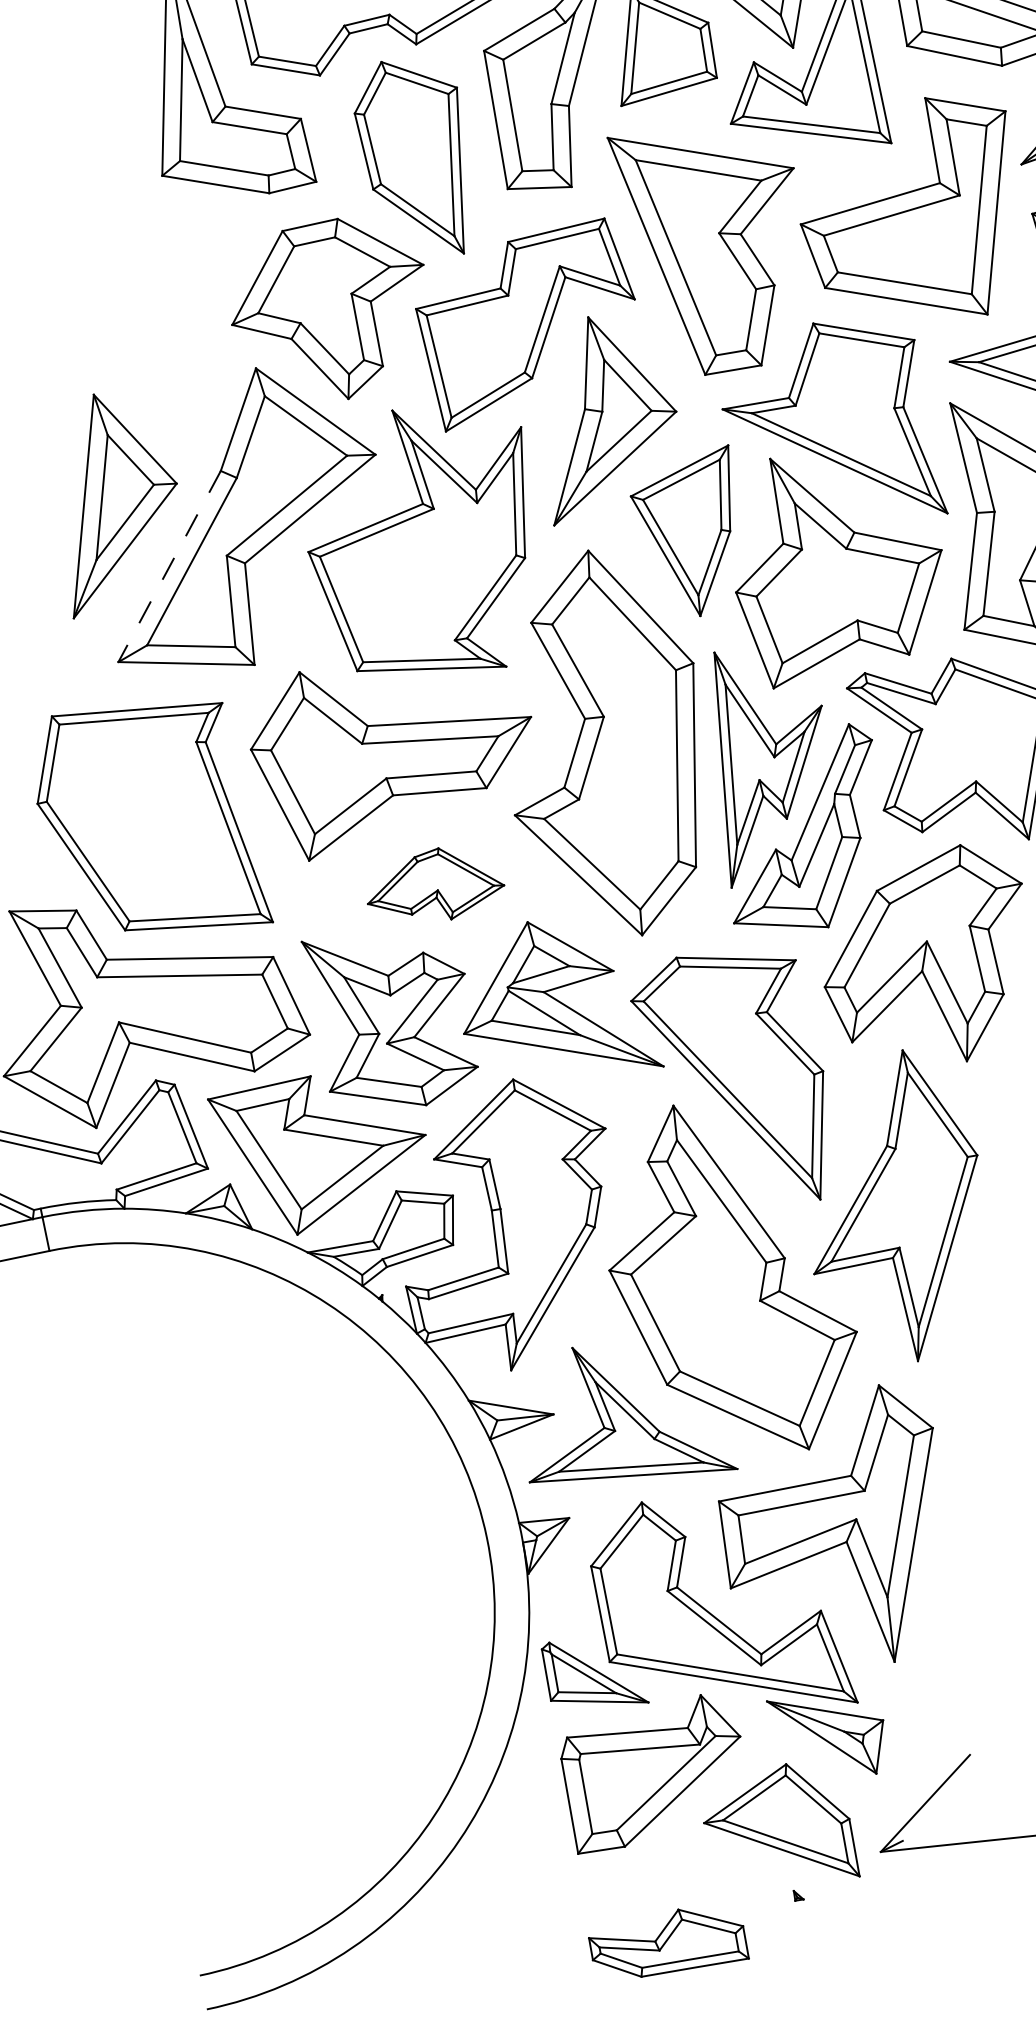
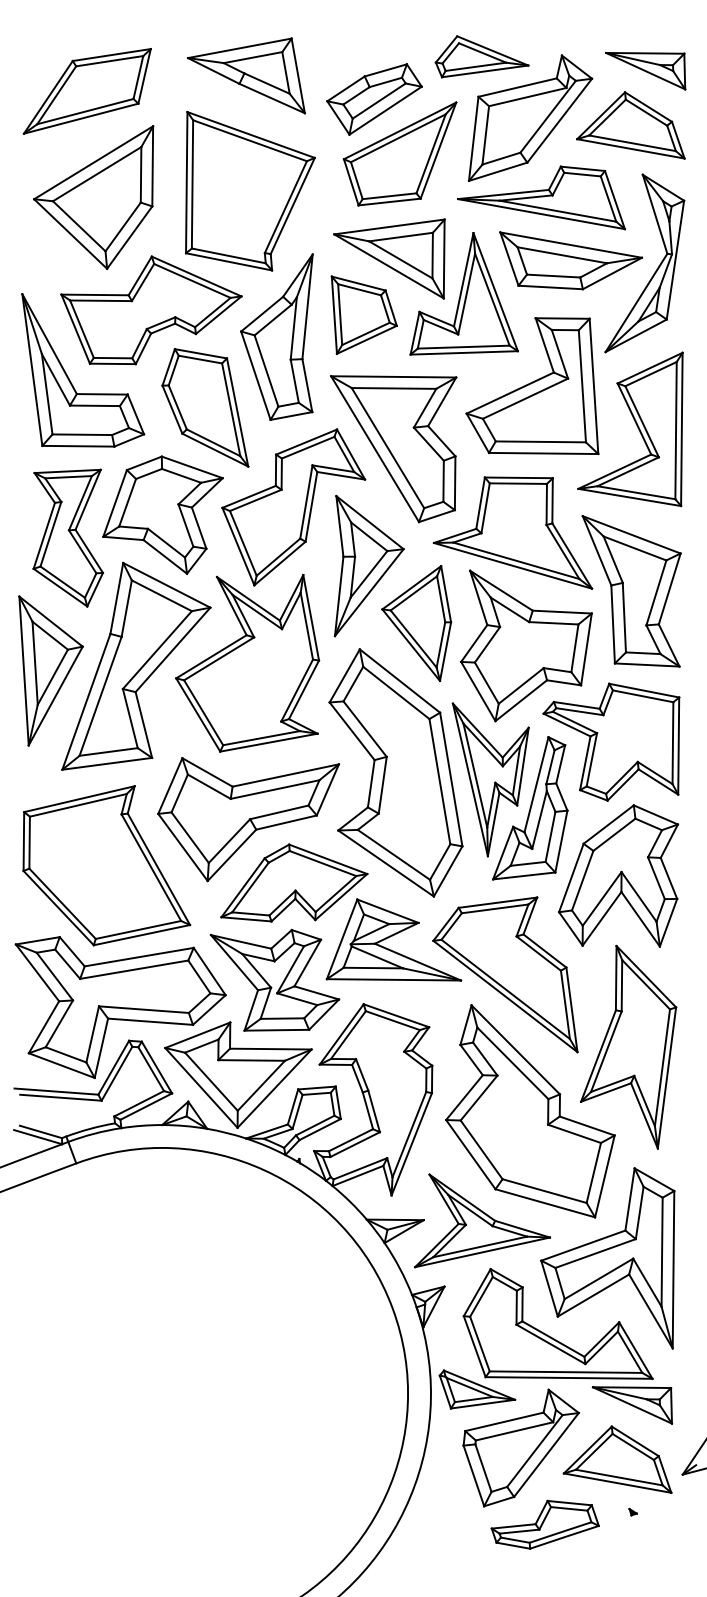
part: (178, 317) -> (67, 537), added
line: (169, 567) -> (86, 702), dashed -> solid
part: (438, 882) -> (294, 882), size x1.67
part: (668, 1944) -> (544, 1524), moved

